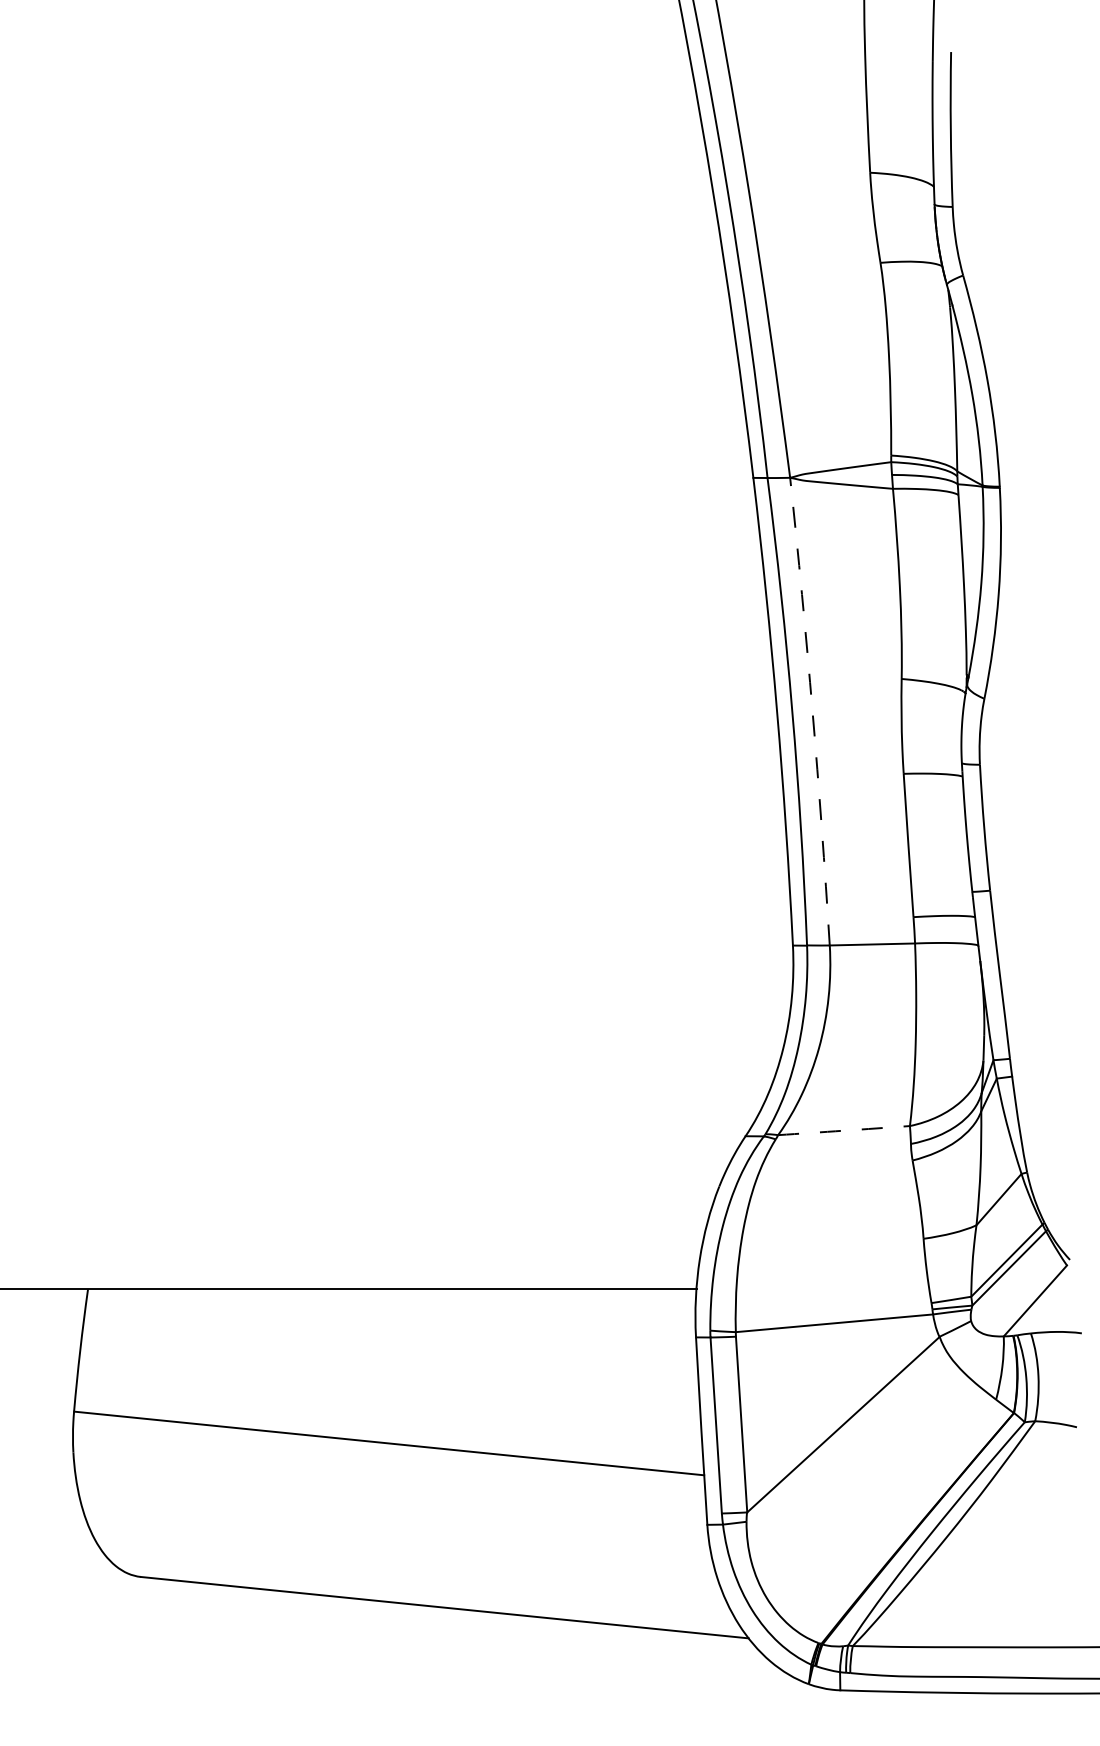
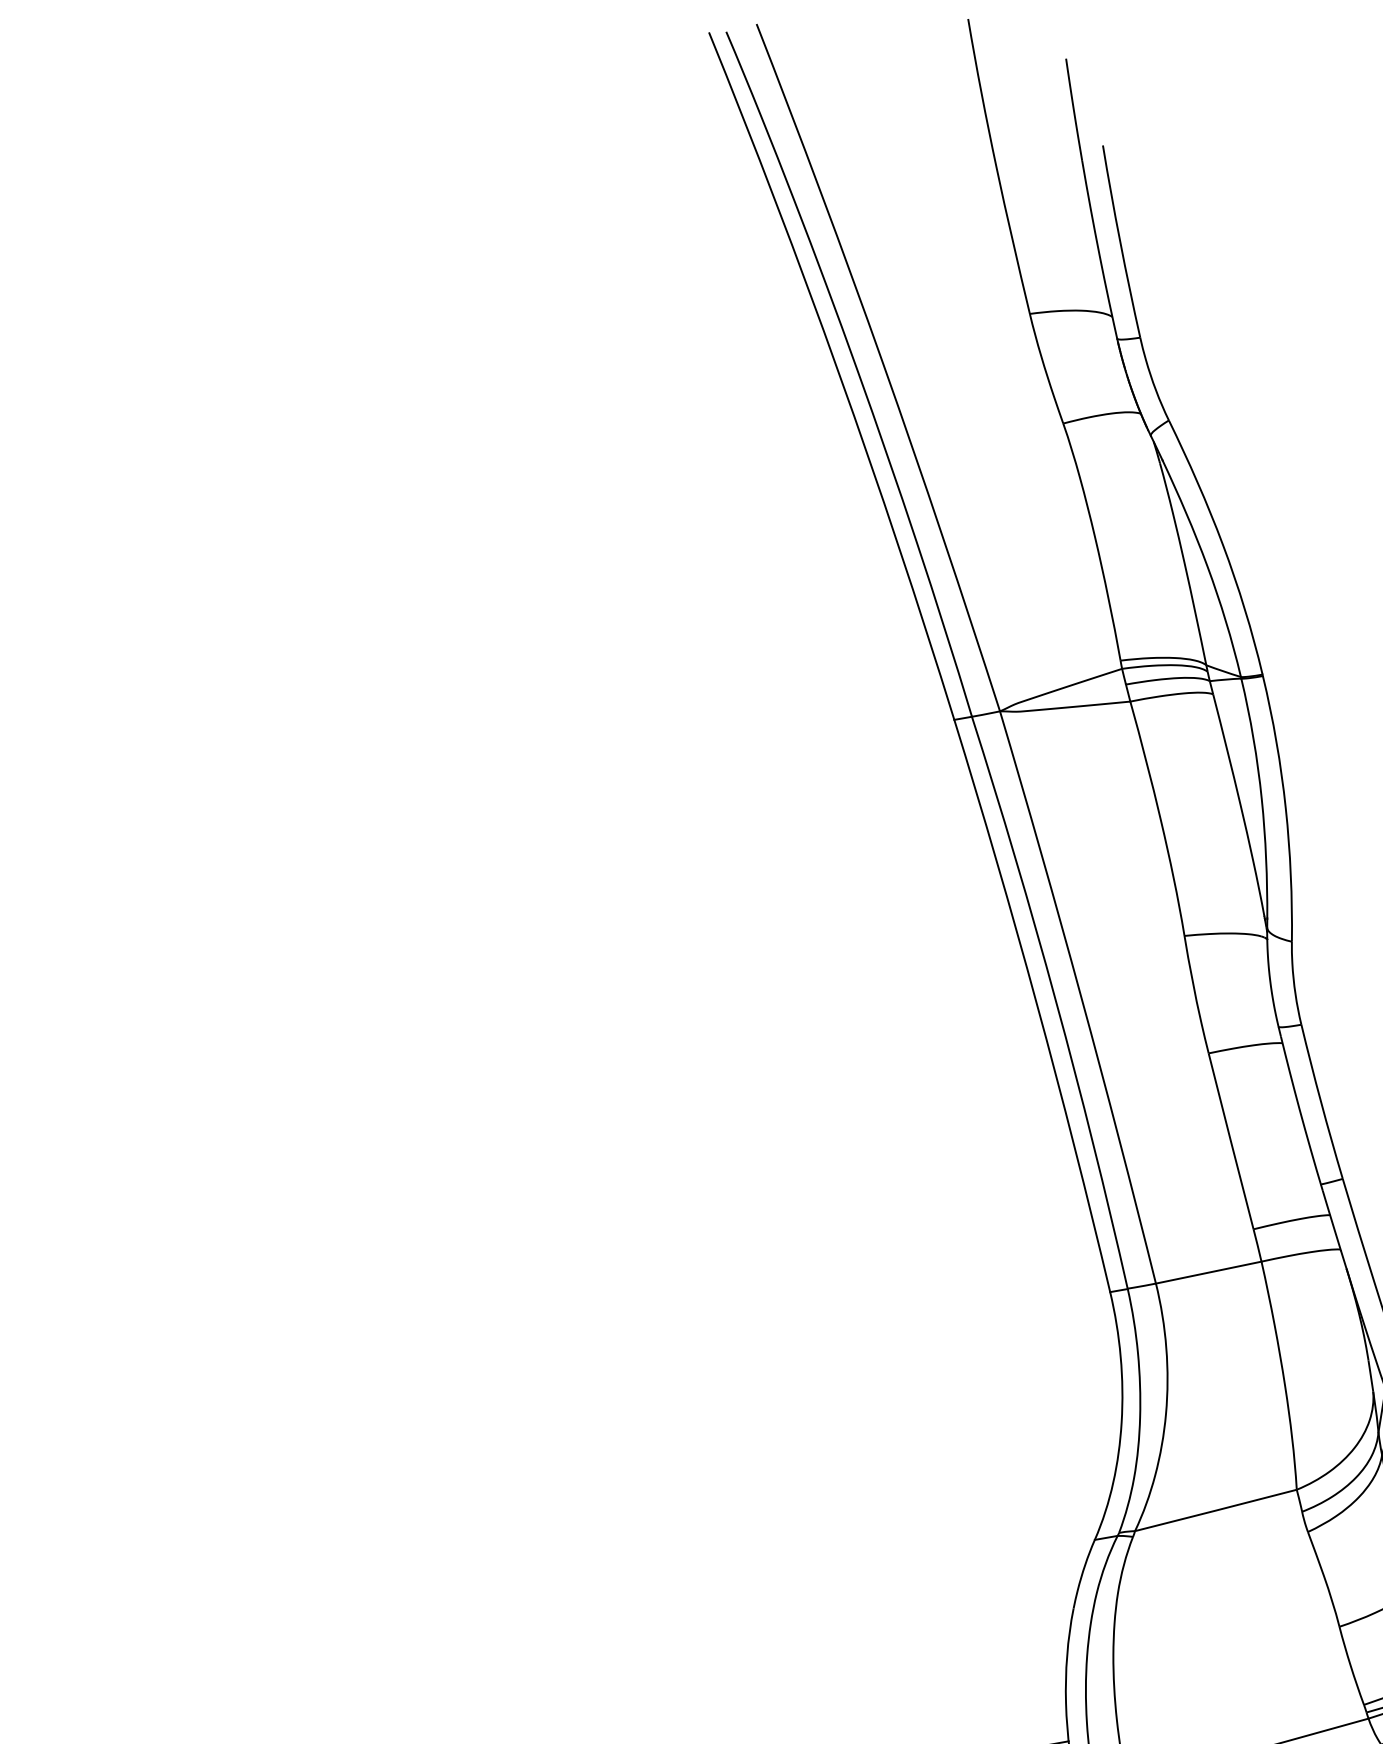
arc: (812, 711) -> (1081, 996), dashed -> solid
arc: (844, 1130) -> (1216, 1510), dashed -> solid

